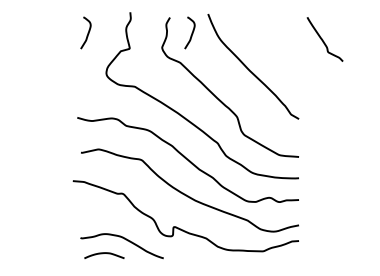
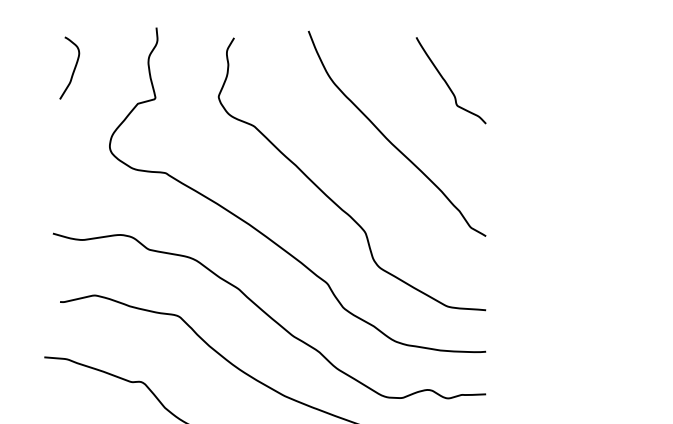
curve: (191, 32) -> (276, 67), removed
curve: (323, 39) -> (447, 80), moved

